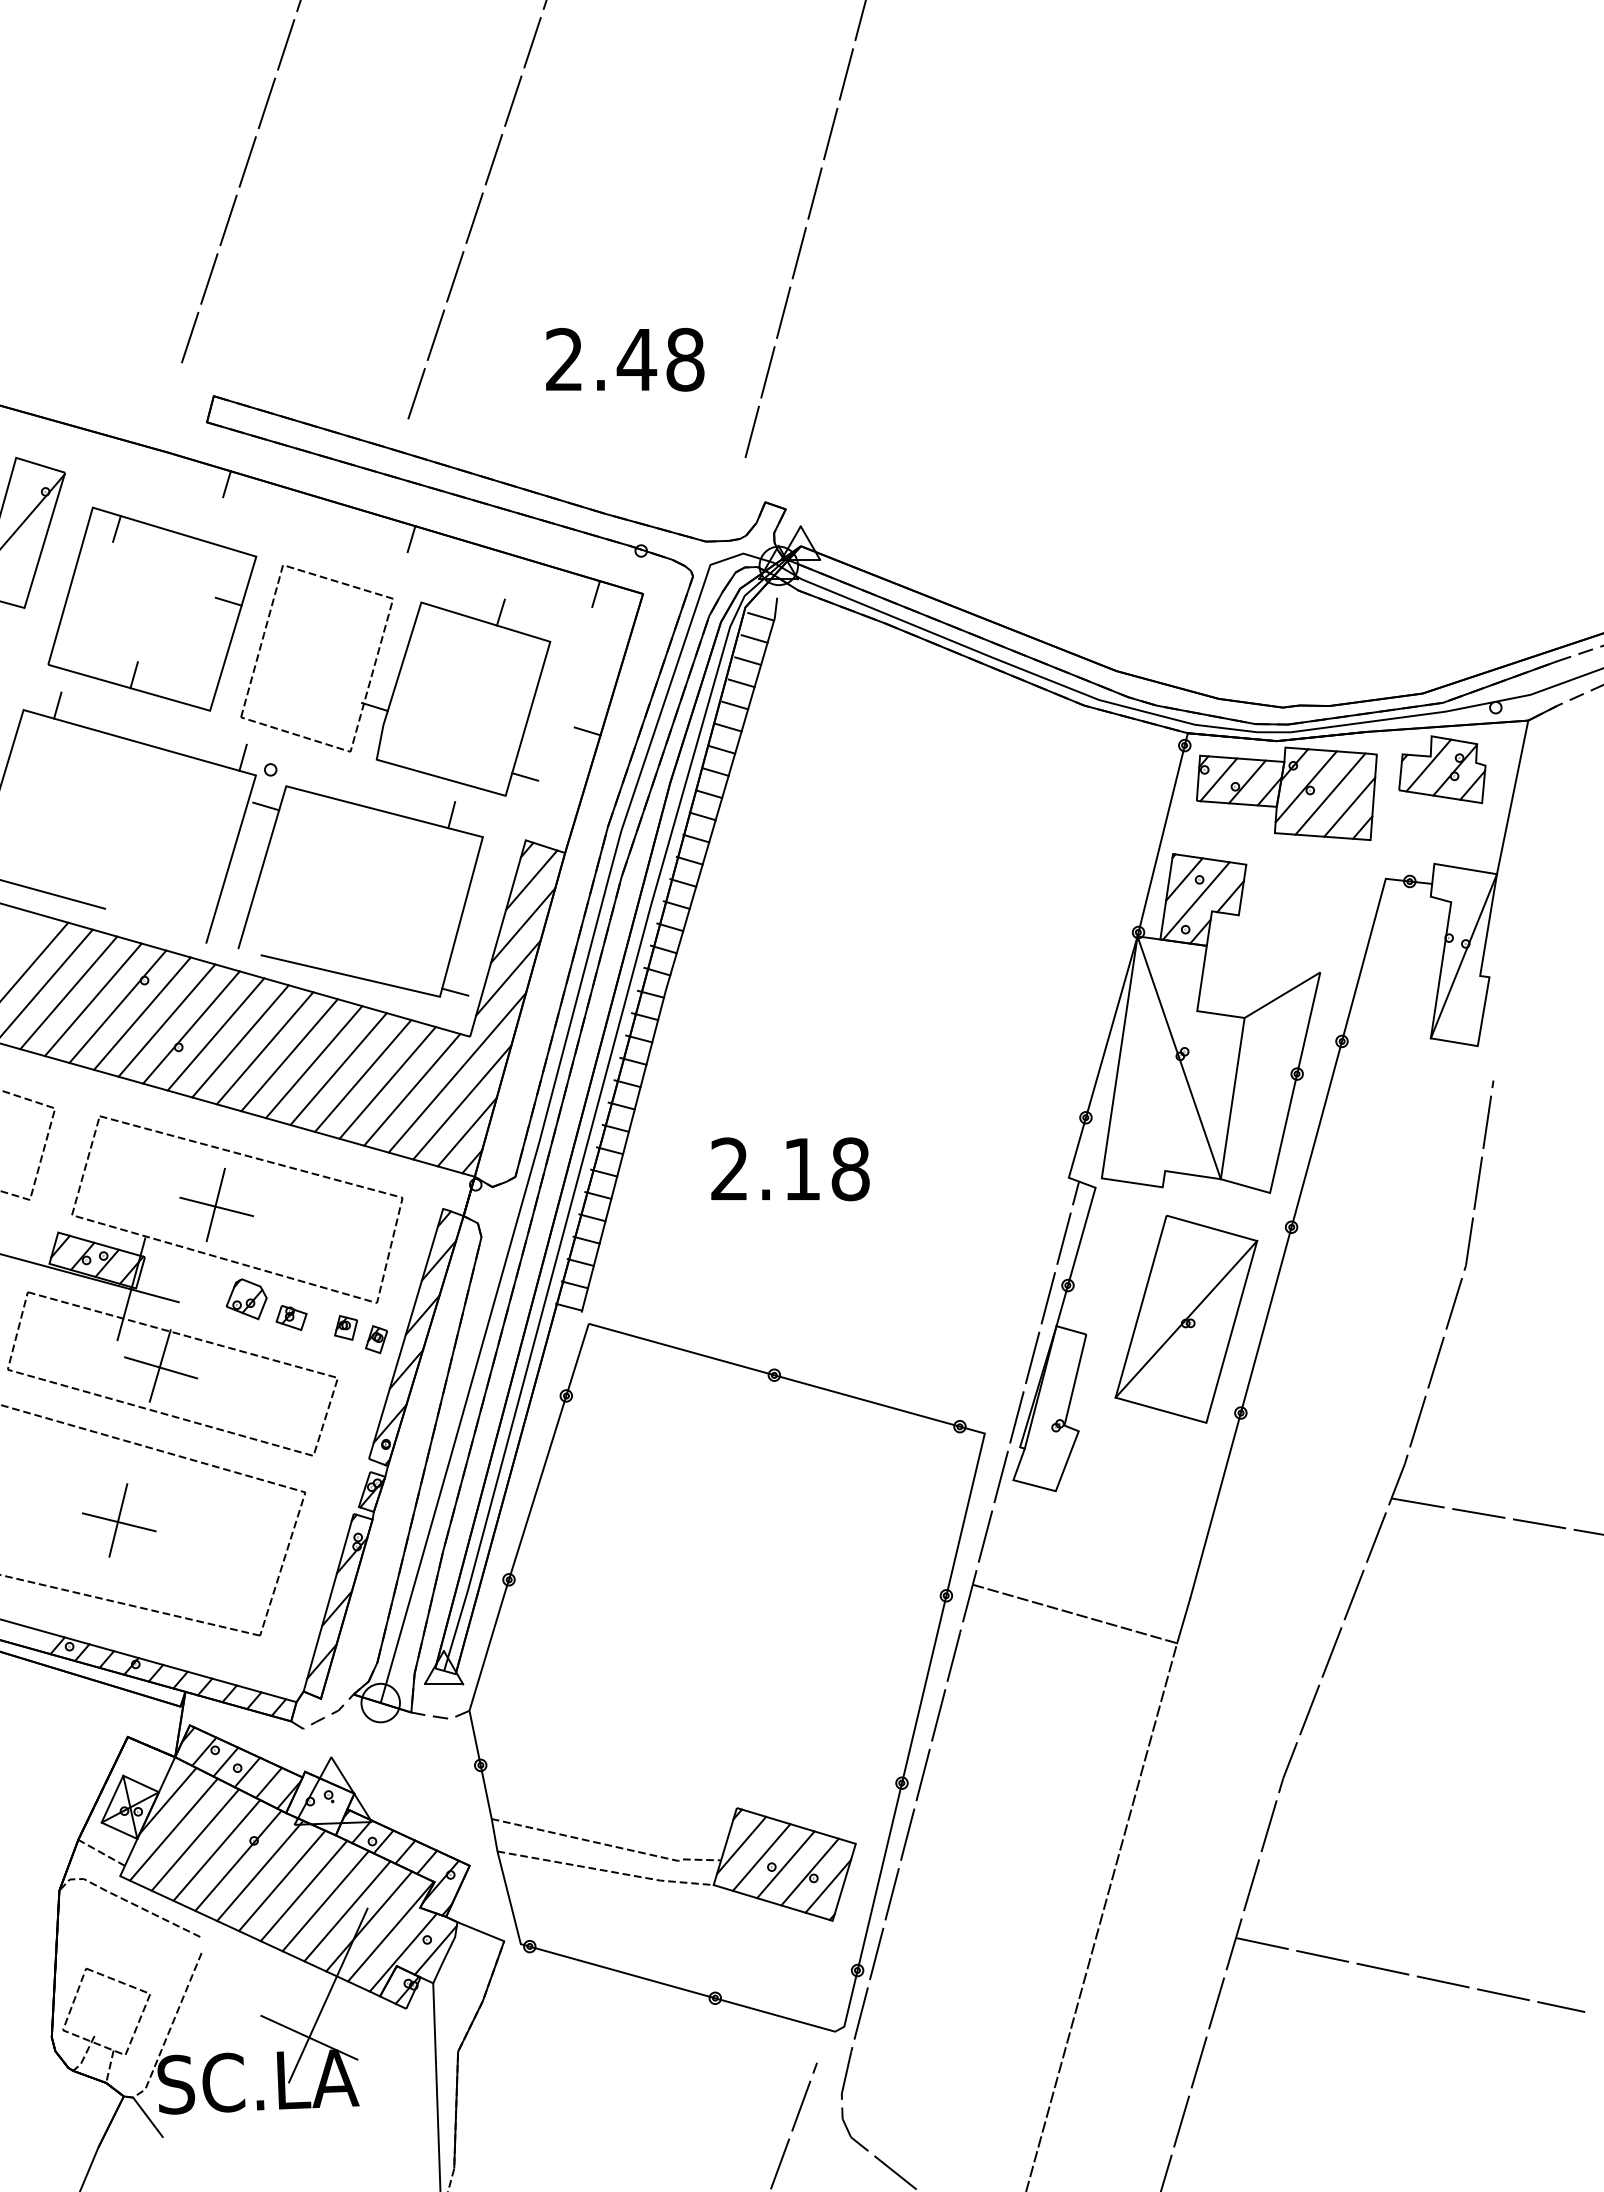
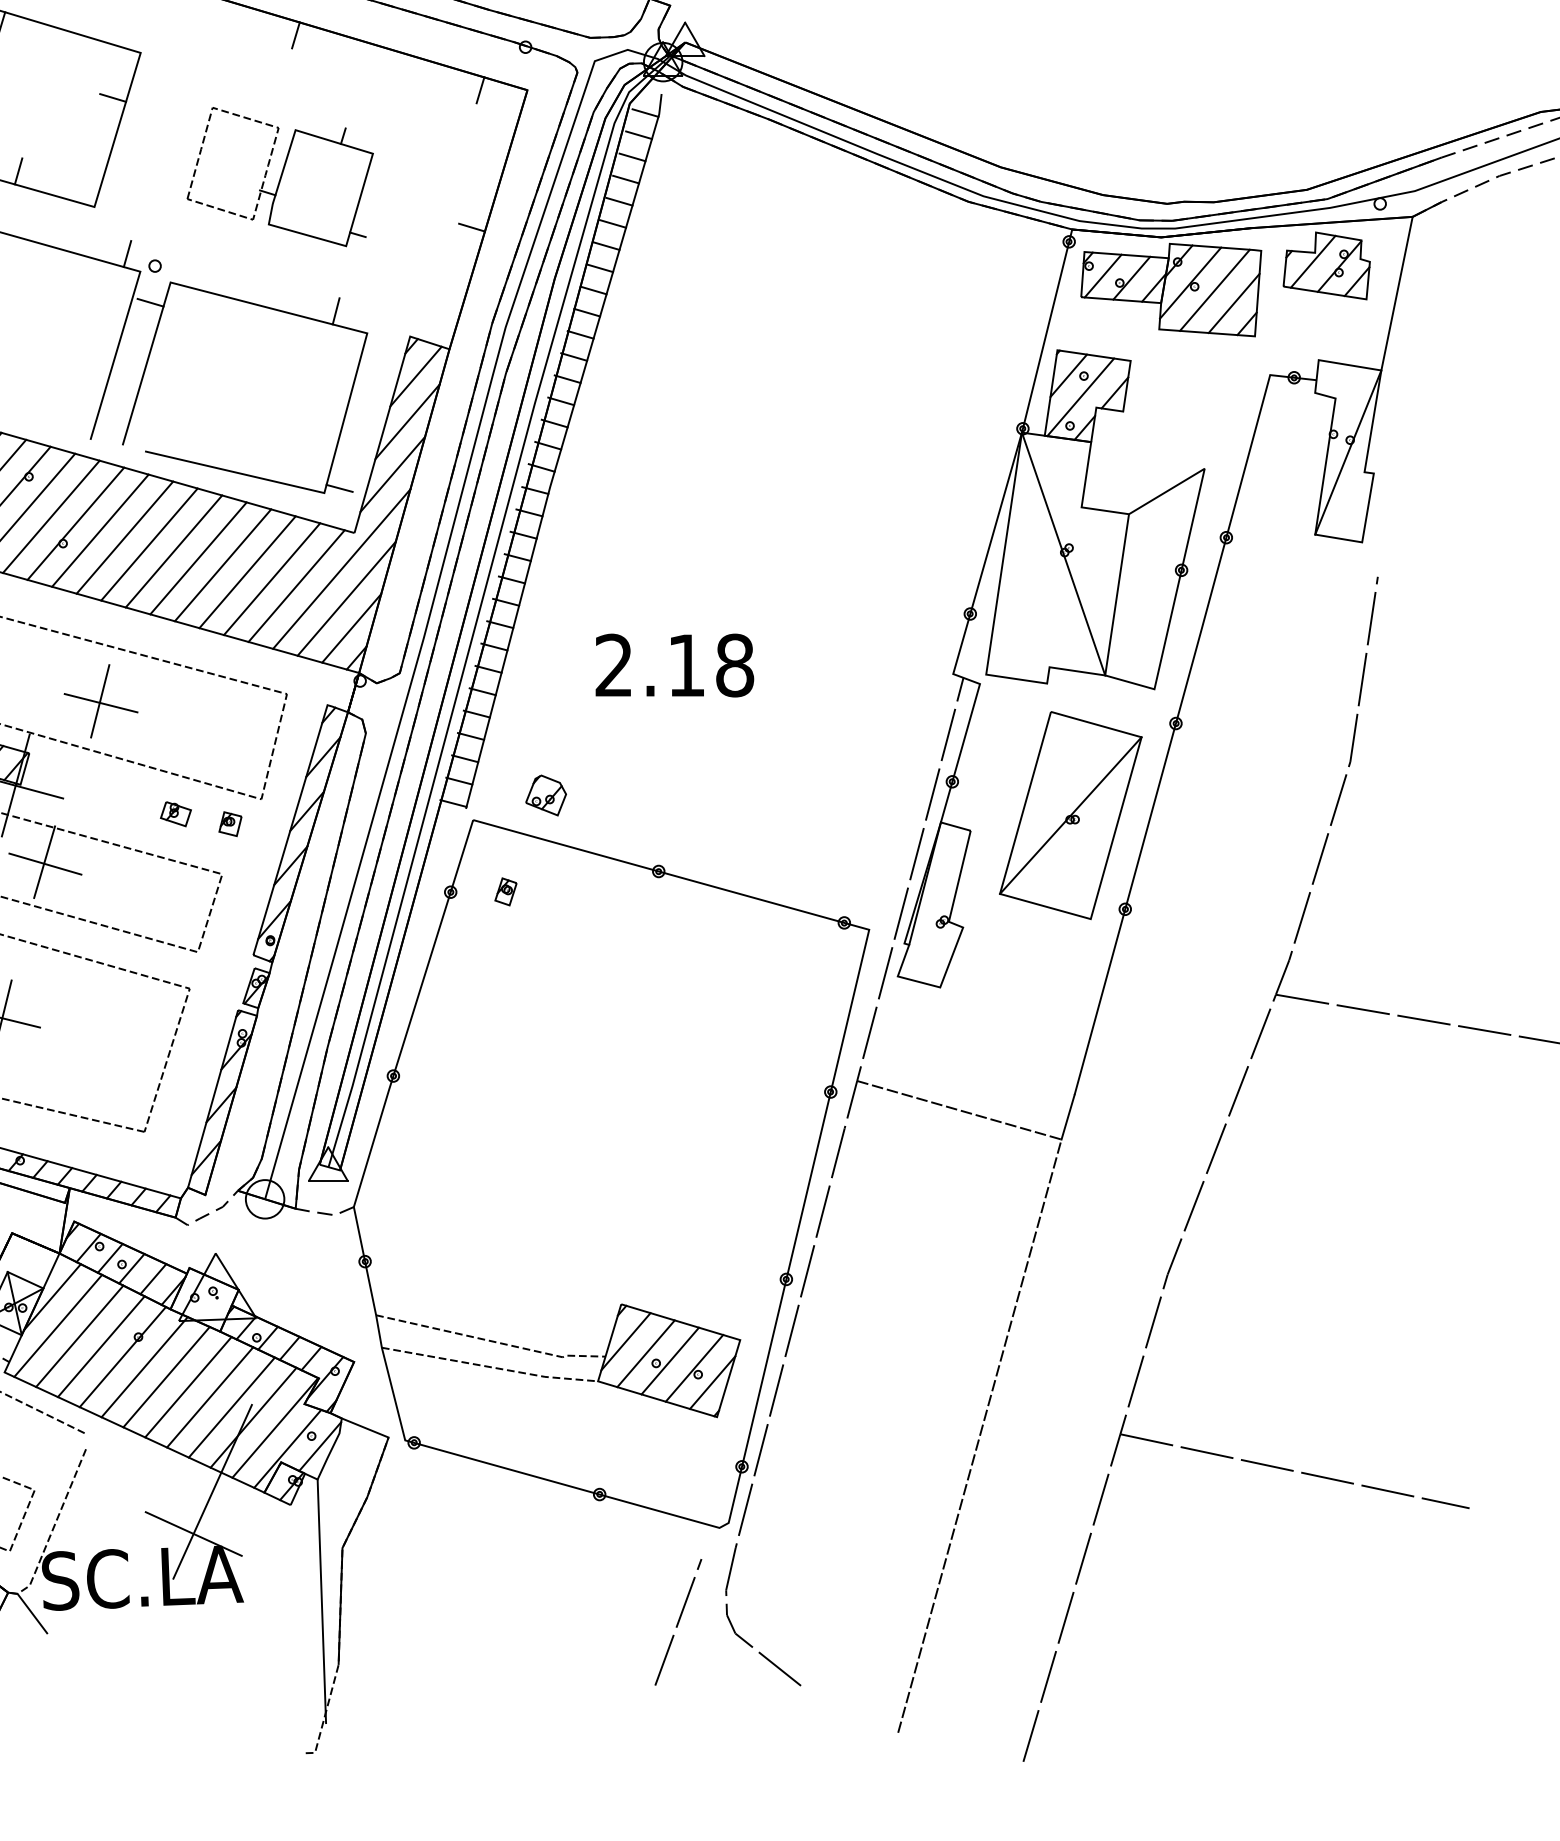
part: (395, 680) -> (279, 176), size x0.6
part: (246, 1299) -> (545, 795), moved
part: (376, 1339) -> (505, 891), moved

